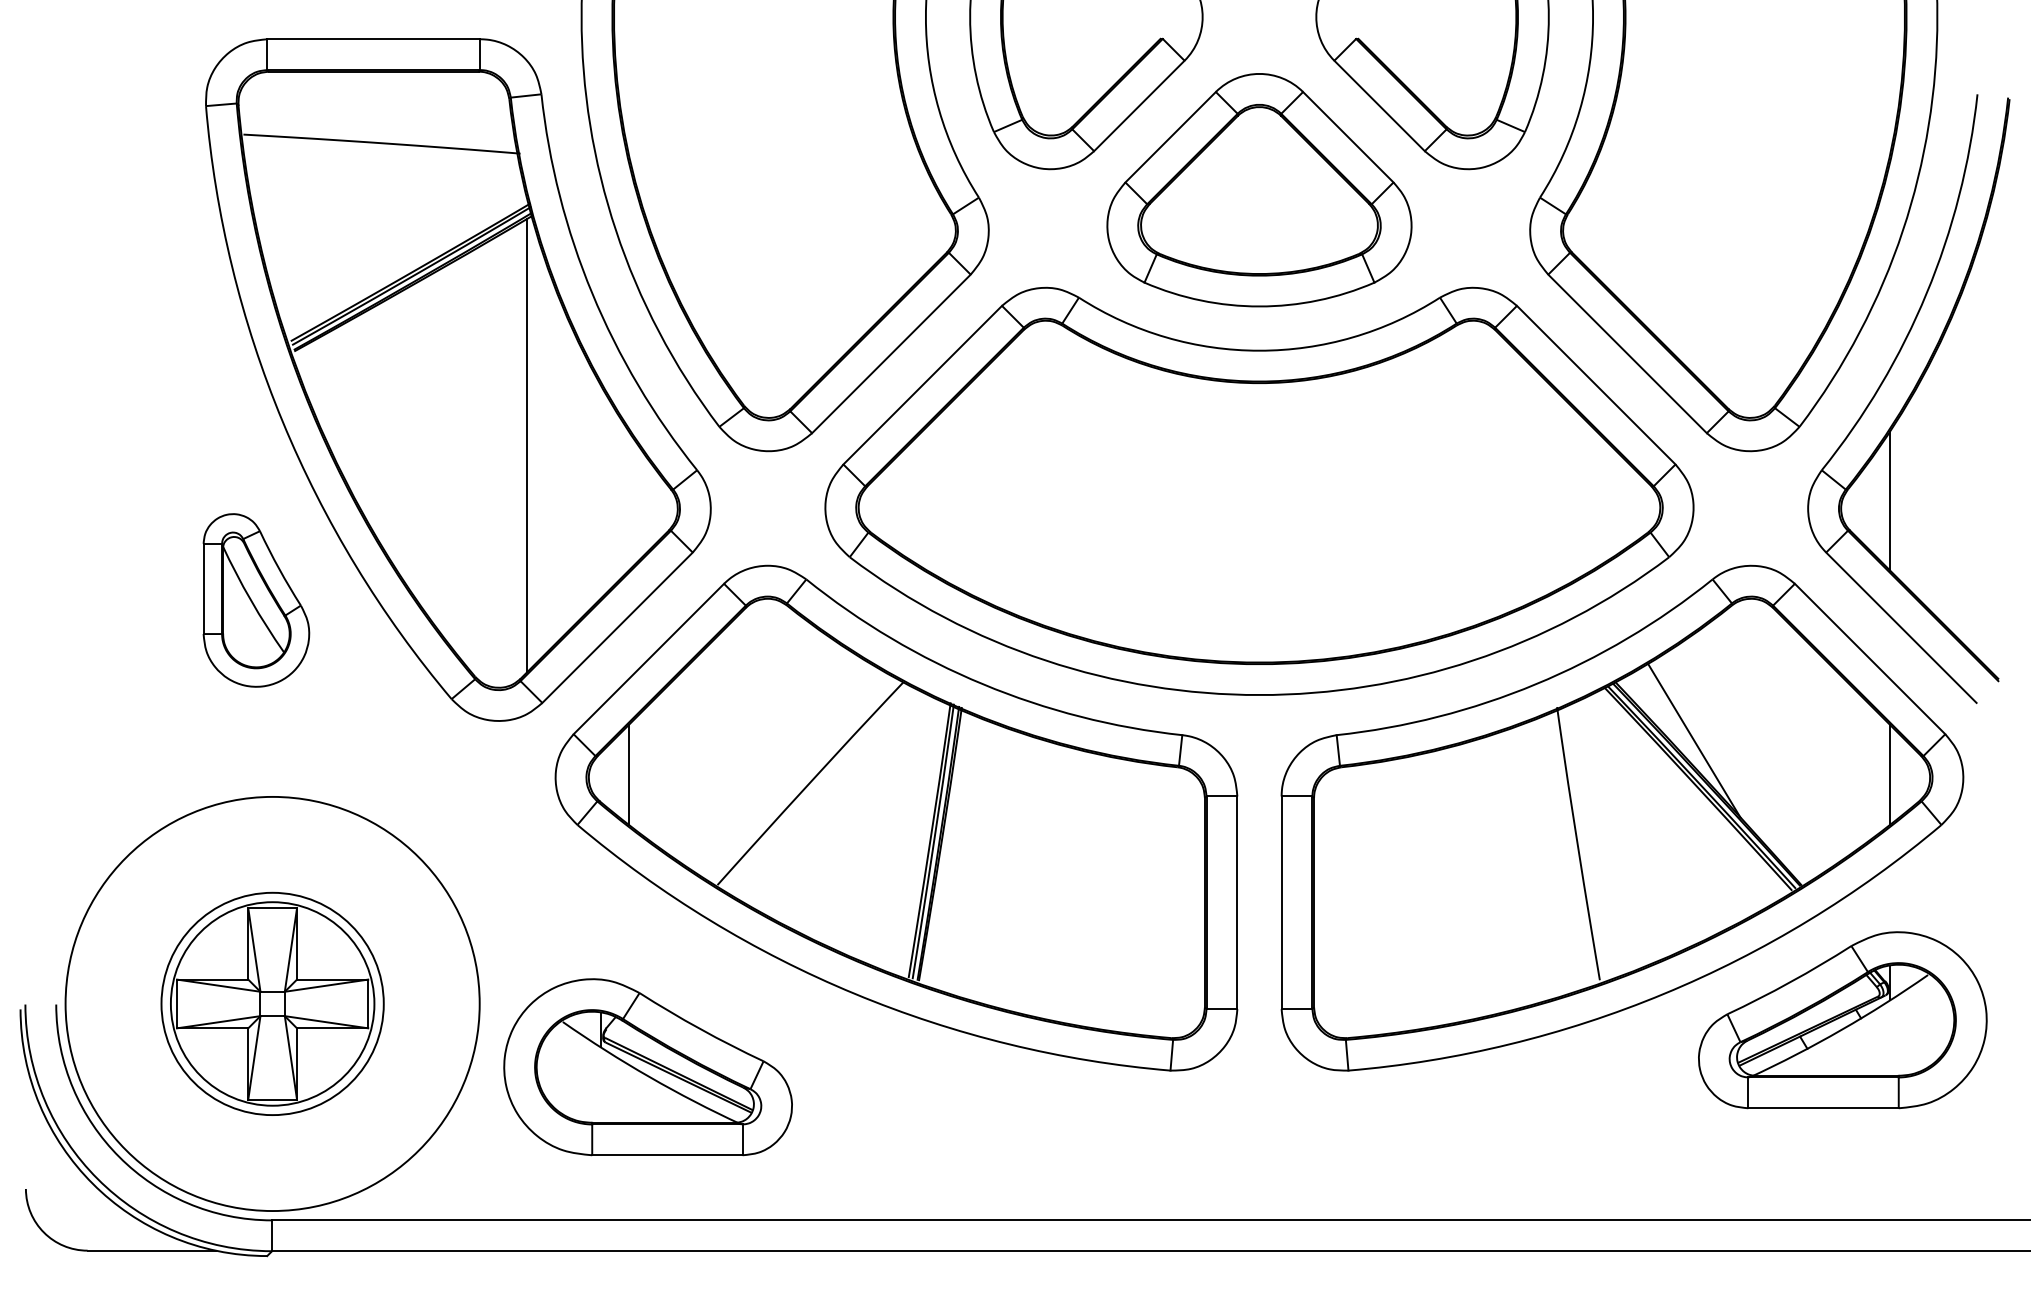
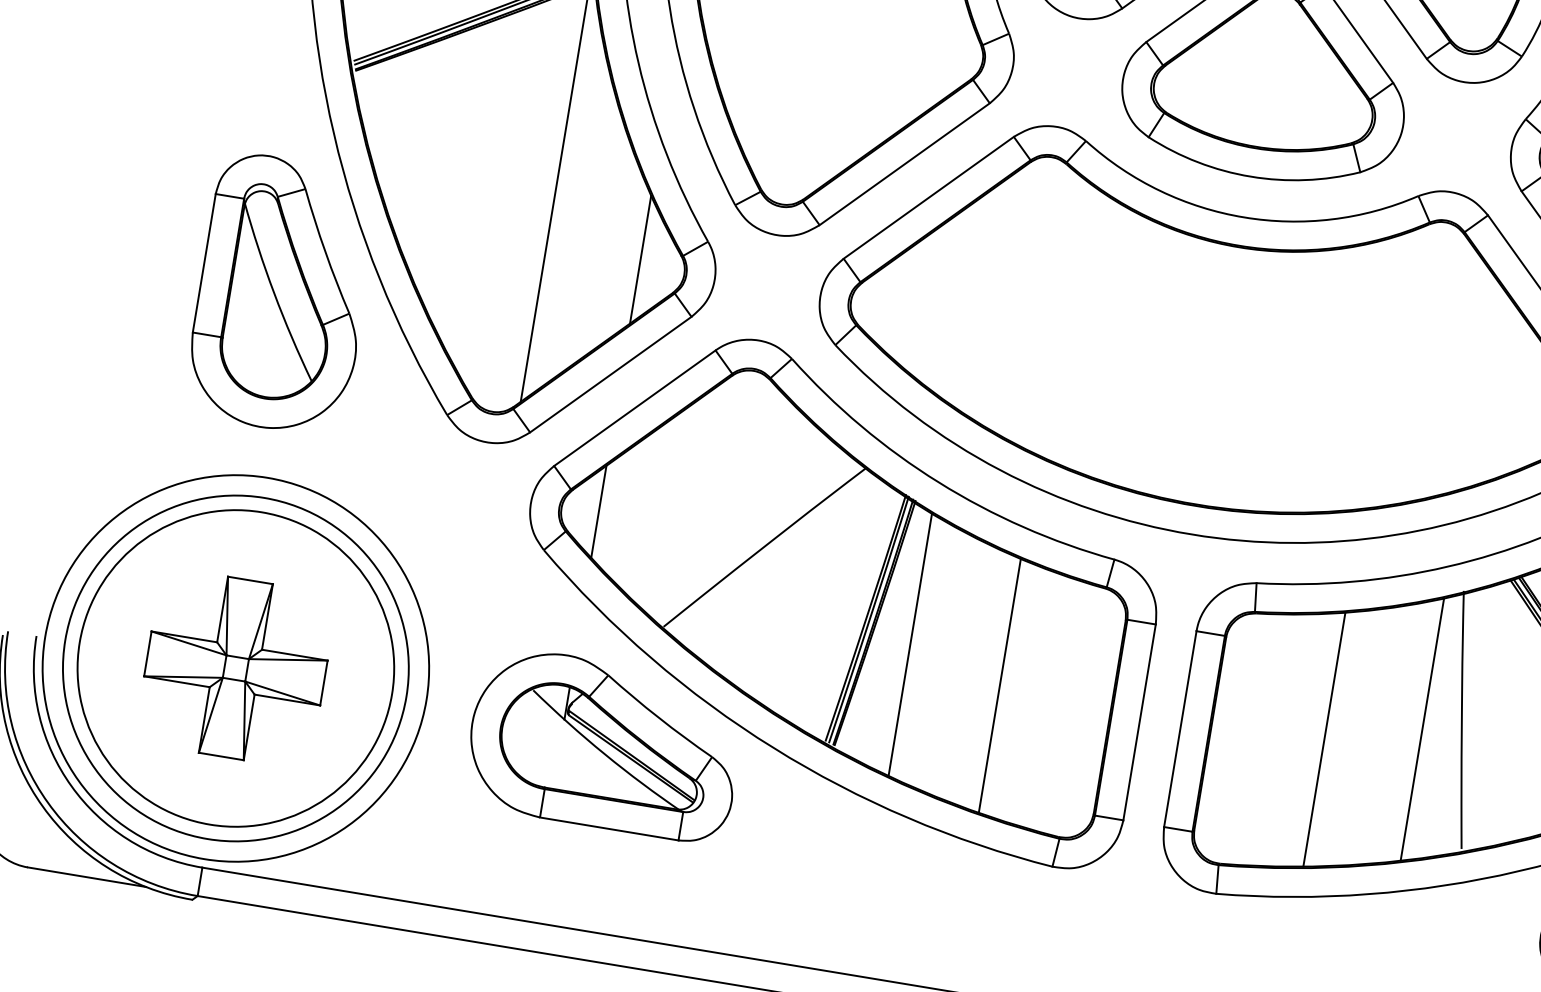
line: (628, 500) -> (640, 259), added
part: (256, 600) -> (282, 294), size x1.67
line: (981, 860) -> (910, 644), added
line: (1537, 860) -> (1422, 729), added
line: (1083, 888) -> (1000, 685), added
line: (1435, 888) -> (1324, 739), added
circle: (272, 1003) -> (235, 668), size x1.67
circle: (272, 1003) -> (235, 668), size x1.67
part: (647, 1067) -> (604, 745), moved

